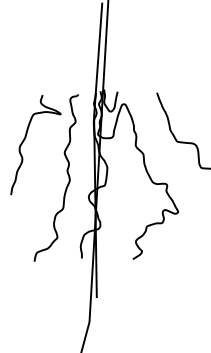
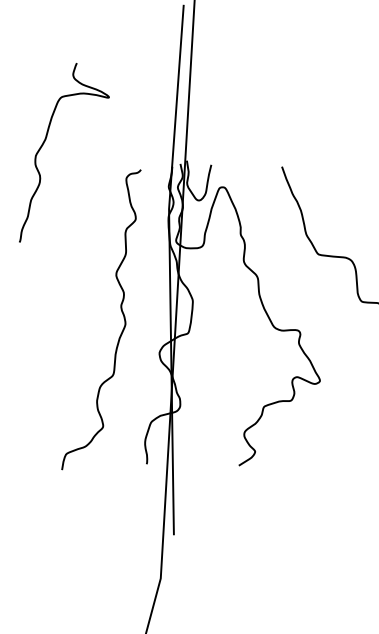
curve: (25, 139) -> (45, 142), moved

